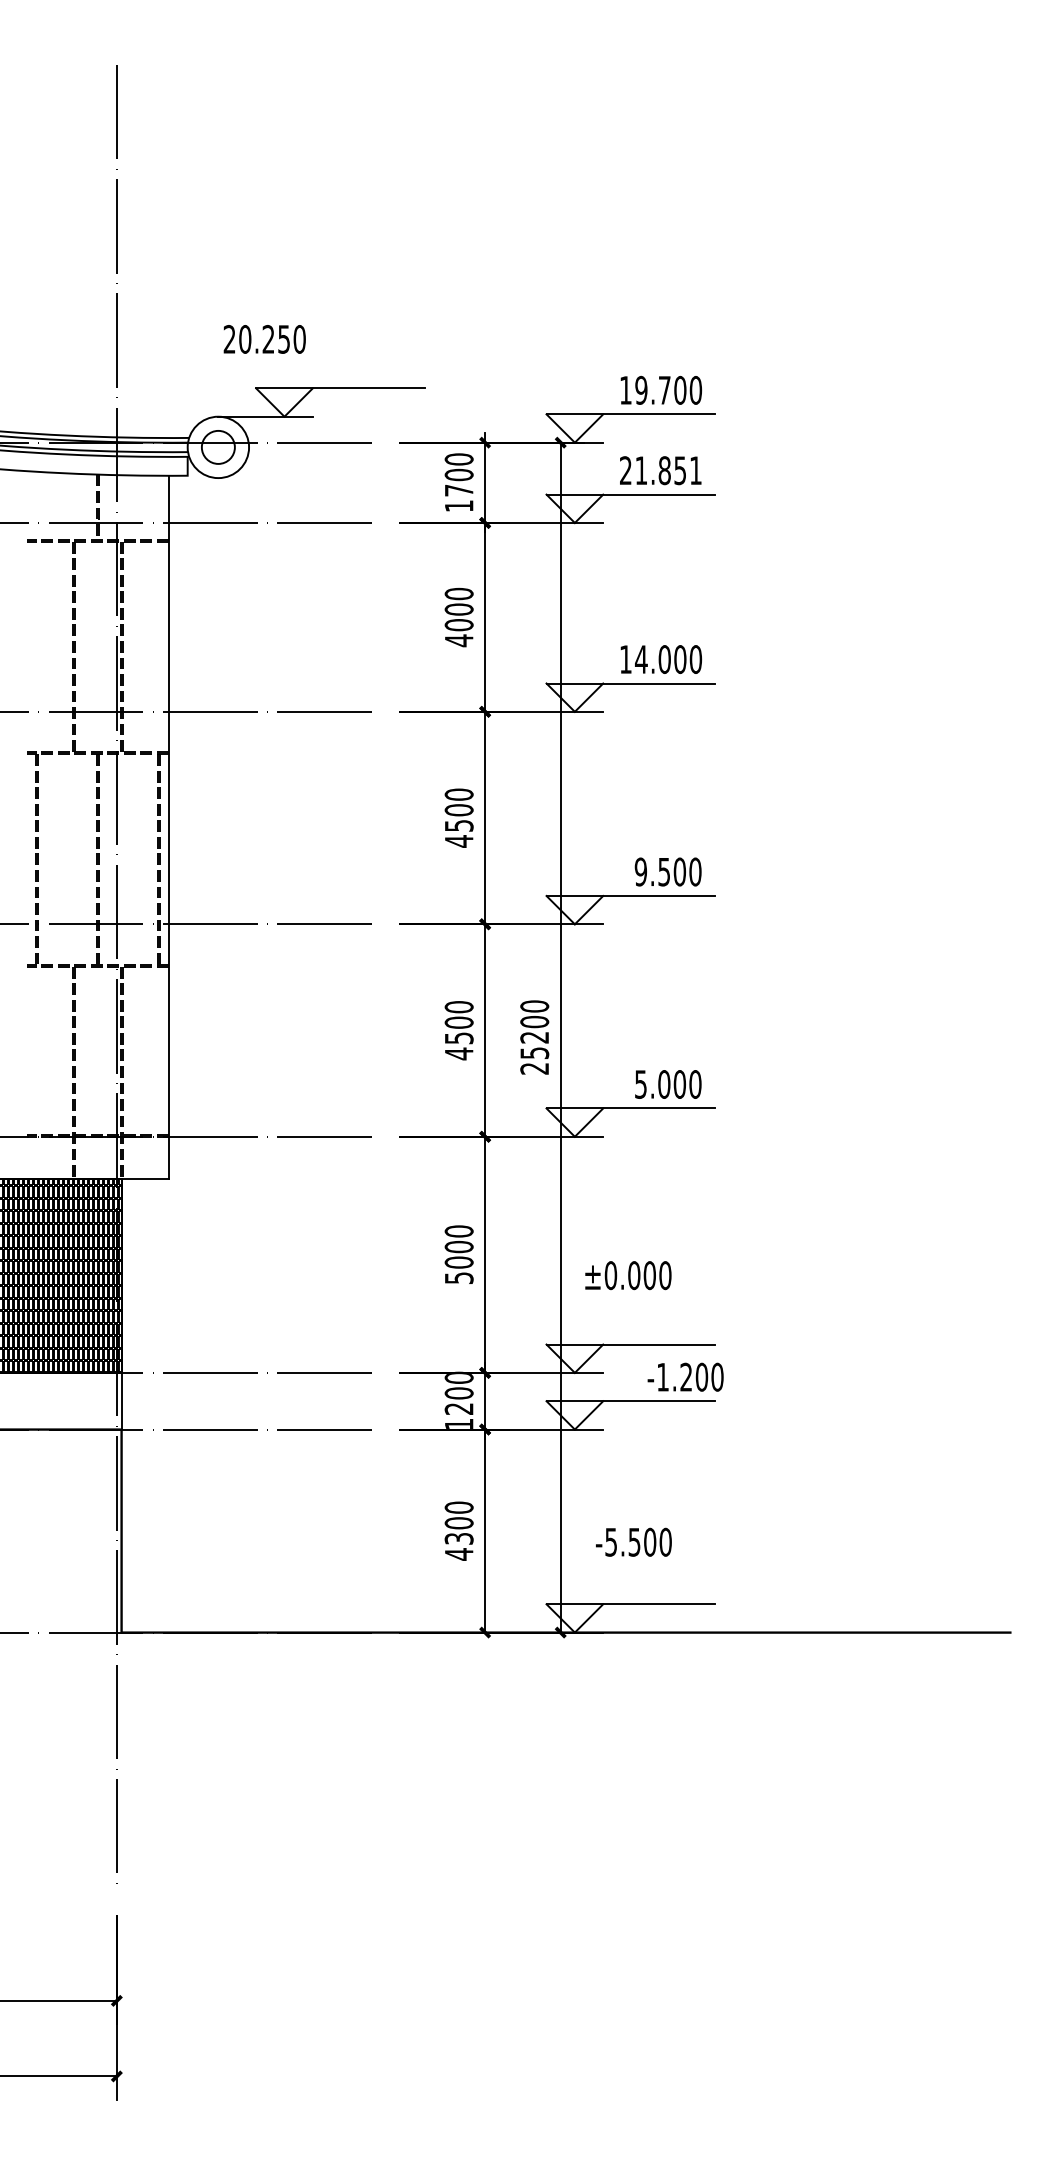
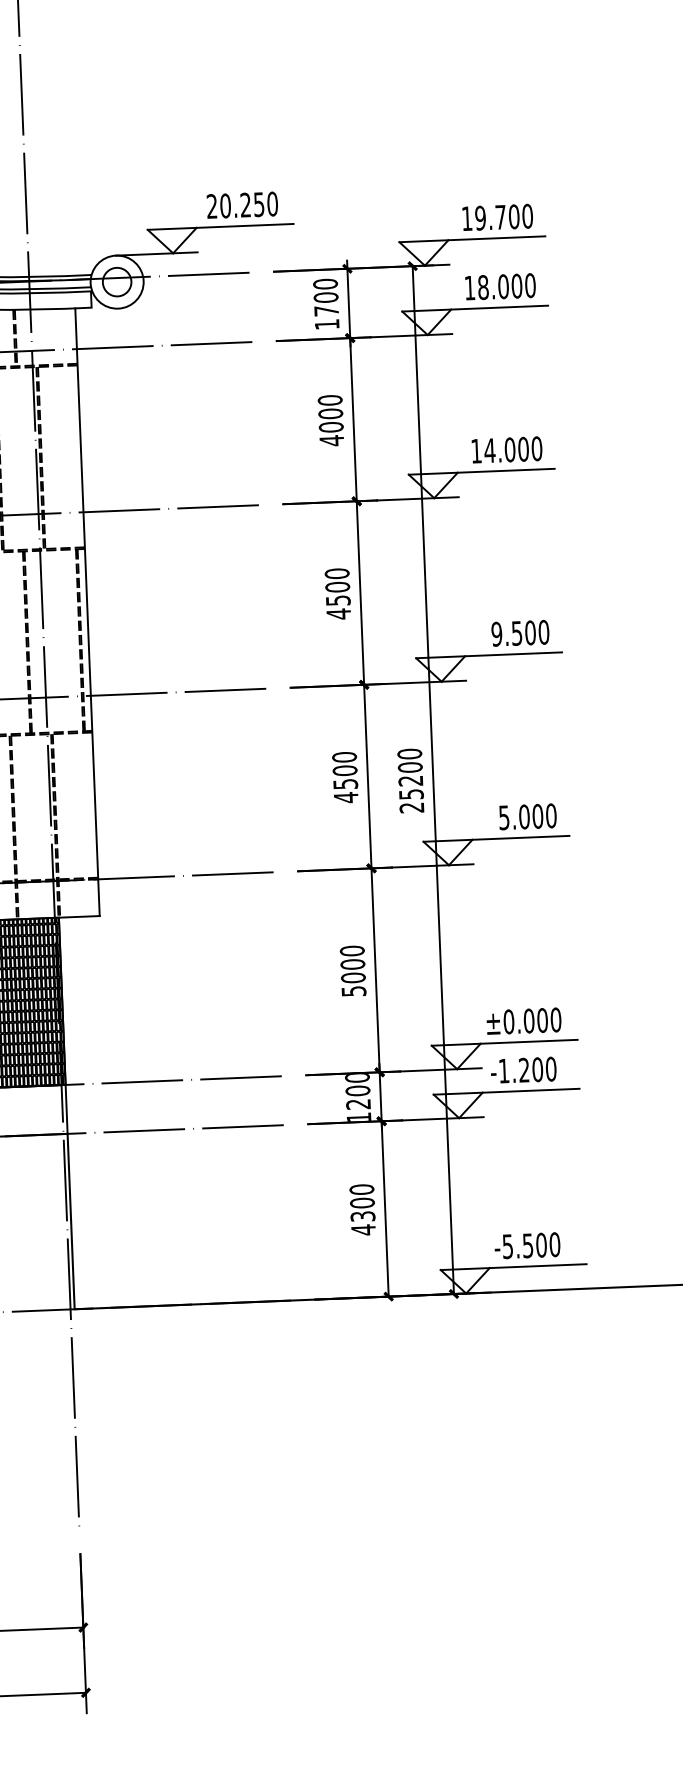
text: (264, 339) -> (242, 205), moved
text: (661, 470) -> (500, 286), 21.851 -> 18.000
text: (628, 1275) -> (524, 1021), moved
text: (685, 1376) -> (523, 1069), moved
text: (633, 1541) -> (527, 1245), moved

